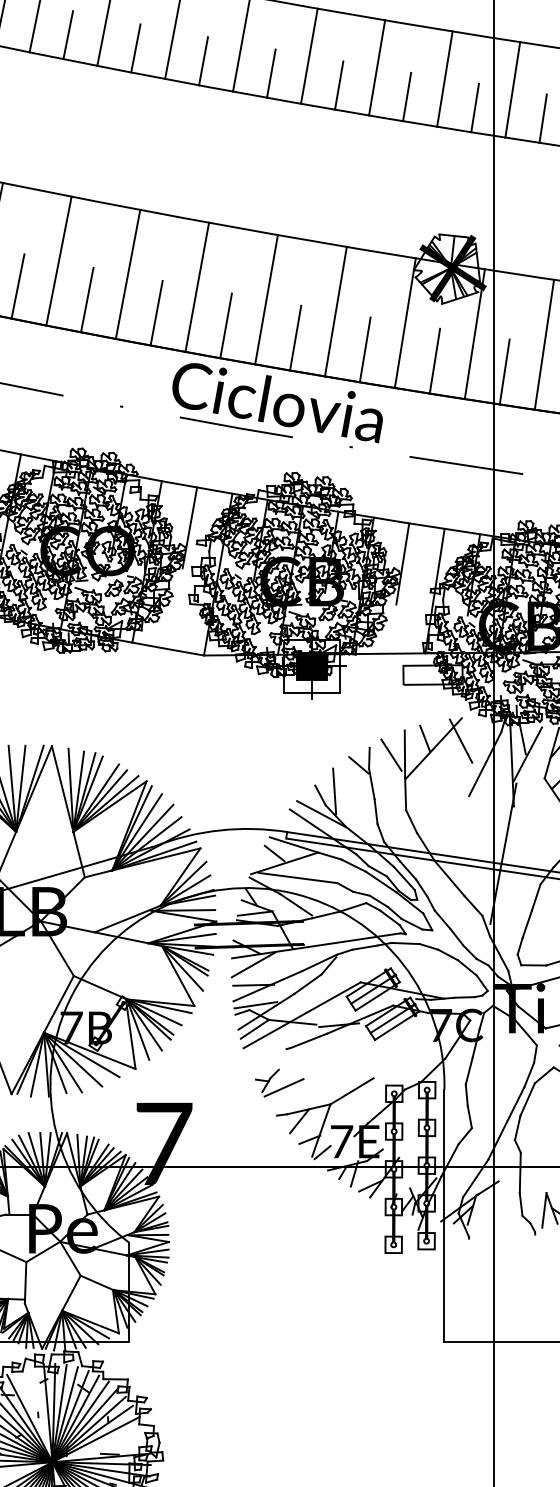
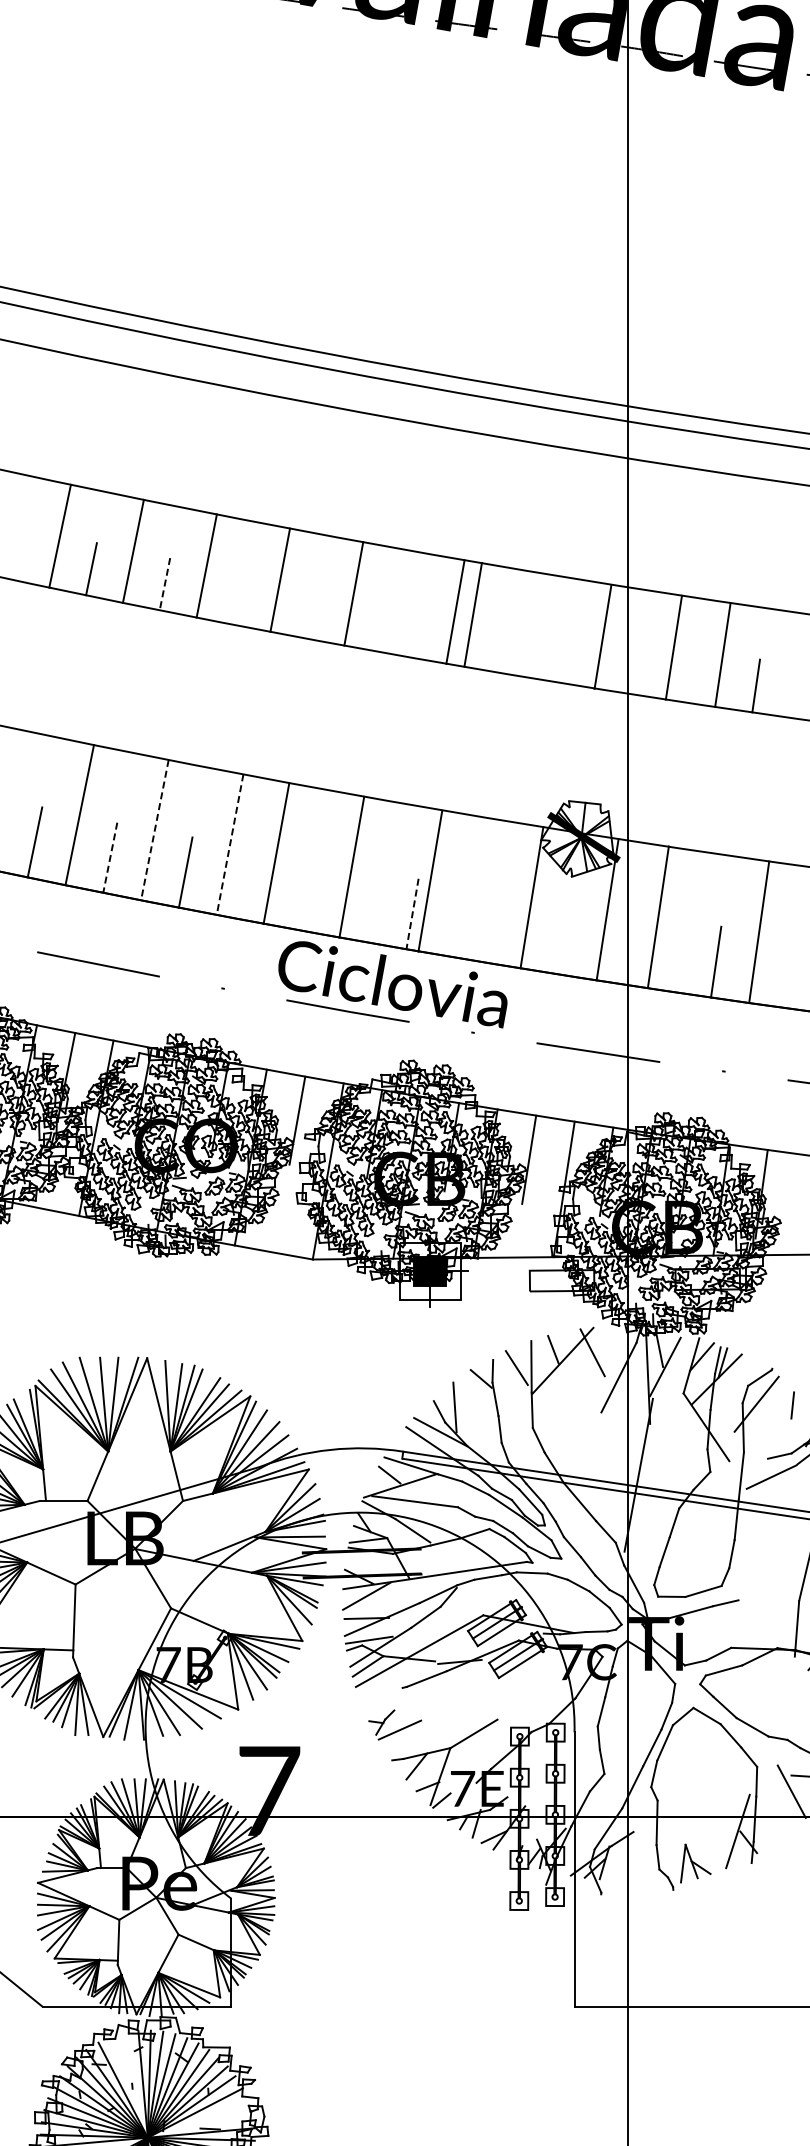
line: (67, 35) -> (164, 584), solid -> dashed
line: (135, 48) -> (238, 598), removed
line: (309, 55) -> (455, 611), moved
line: (203, 61) -> (312, 612), removed
line: (376, 67) -> (472, 614), moved
line: (270, 73) -> (385, 625), removed
line: (444, 78) -> (602, 636), moved
line: (338, 85) -> (459, 638), removed
line: (512, 89) -> (673, 647), moved
line: (406, 97) -> (533, 651), removed
line: (474, 108) -> (607, 663), removed
line: (543, 118) -> (682, 674), removed
line: (58, 261) -> (154, 830), solid -> dashed
fill: (452, 268) -> (583, 838), removed
line: (128, 275) -> (230, 845), solid -> dashed
line: (18, 286) -> (110, 857), solid -> dashed
line: (197, 287) -> (276, 853), moved
line: (266, 299) -> (351, 866), moved
line: (336, 311) -> (430, 880), moved
line: (155, 312) -> (260, 886), removed
line: (225, 325) -> (336, 900), removed
line: (295, 338) -> (412, 914), solid -> dashed
line: (543, 344) -> (657, 916), moved
line: (365, 349) -> (488, 926), removed
line: (434, 360) -> (563, 938), removed
line: (504, 371) -> (639, 950), removed

